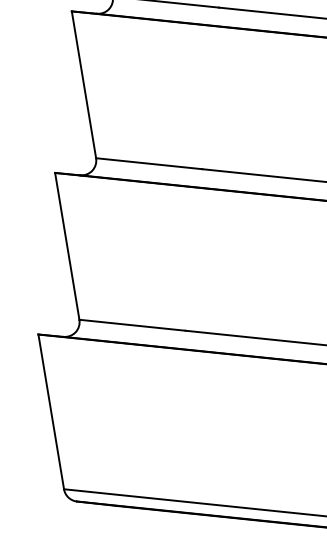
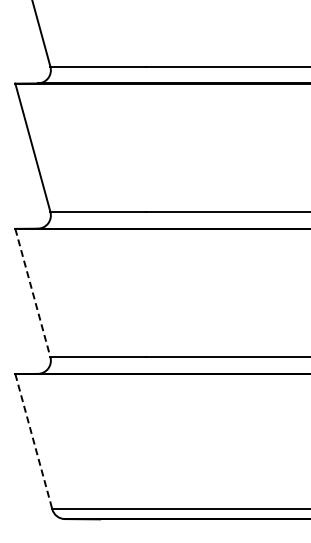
line: (66, 246) -> (32, 293), solid -> dashed
line: (50, 412) -> (33, 442), solid -> dashed

